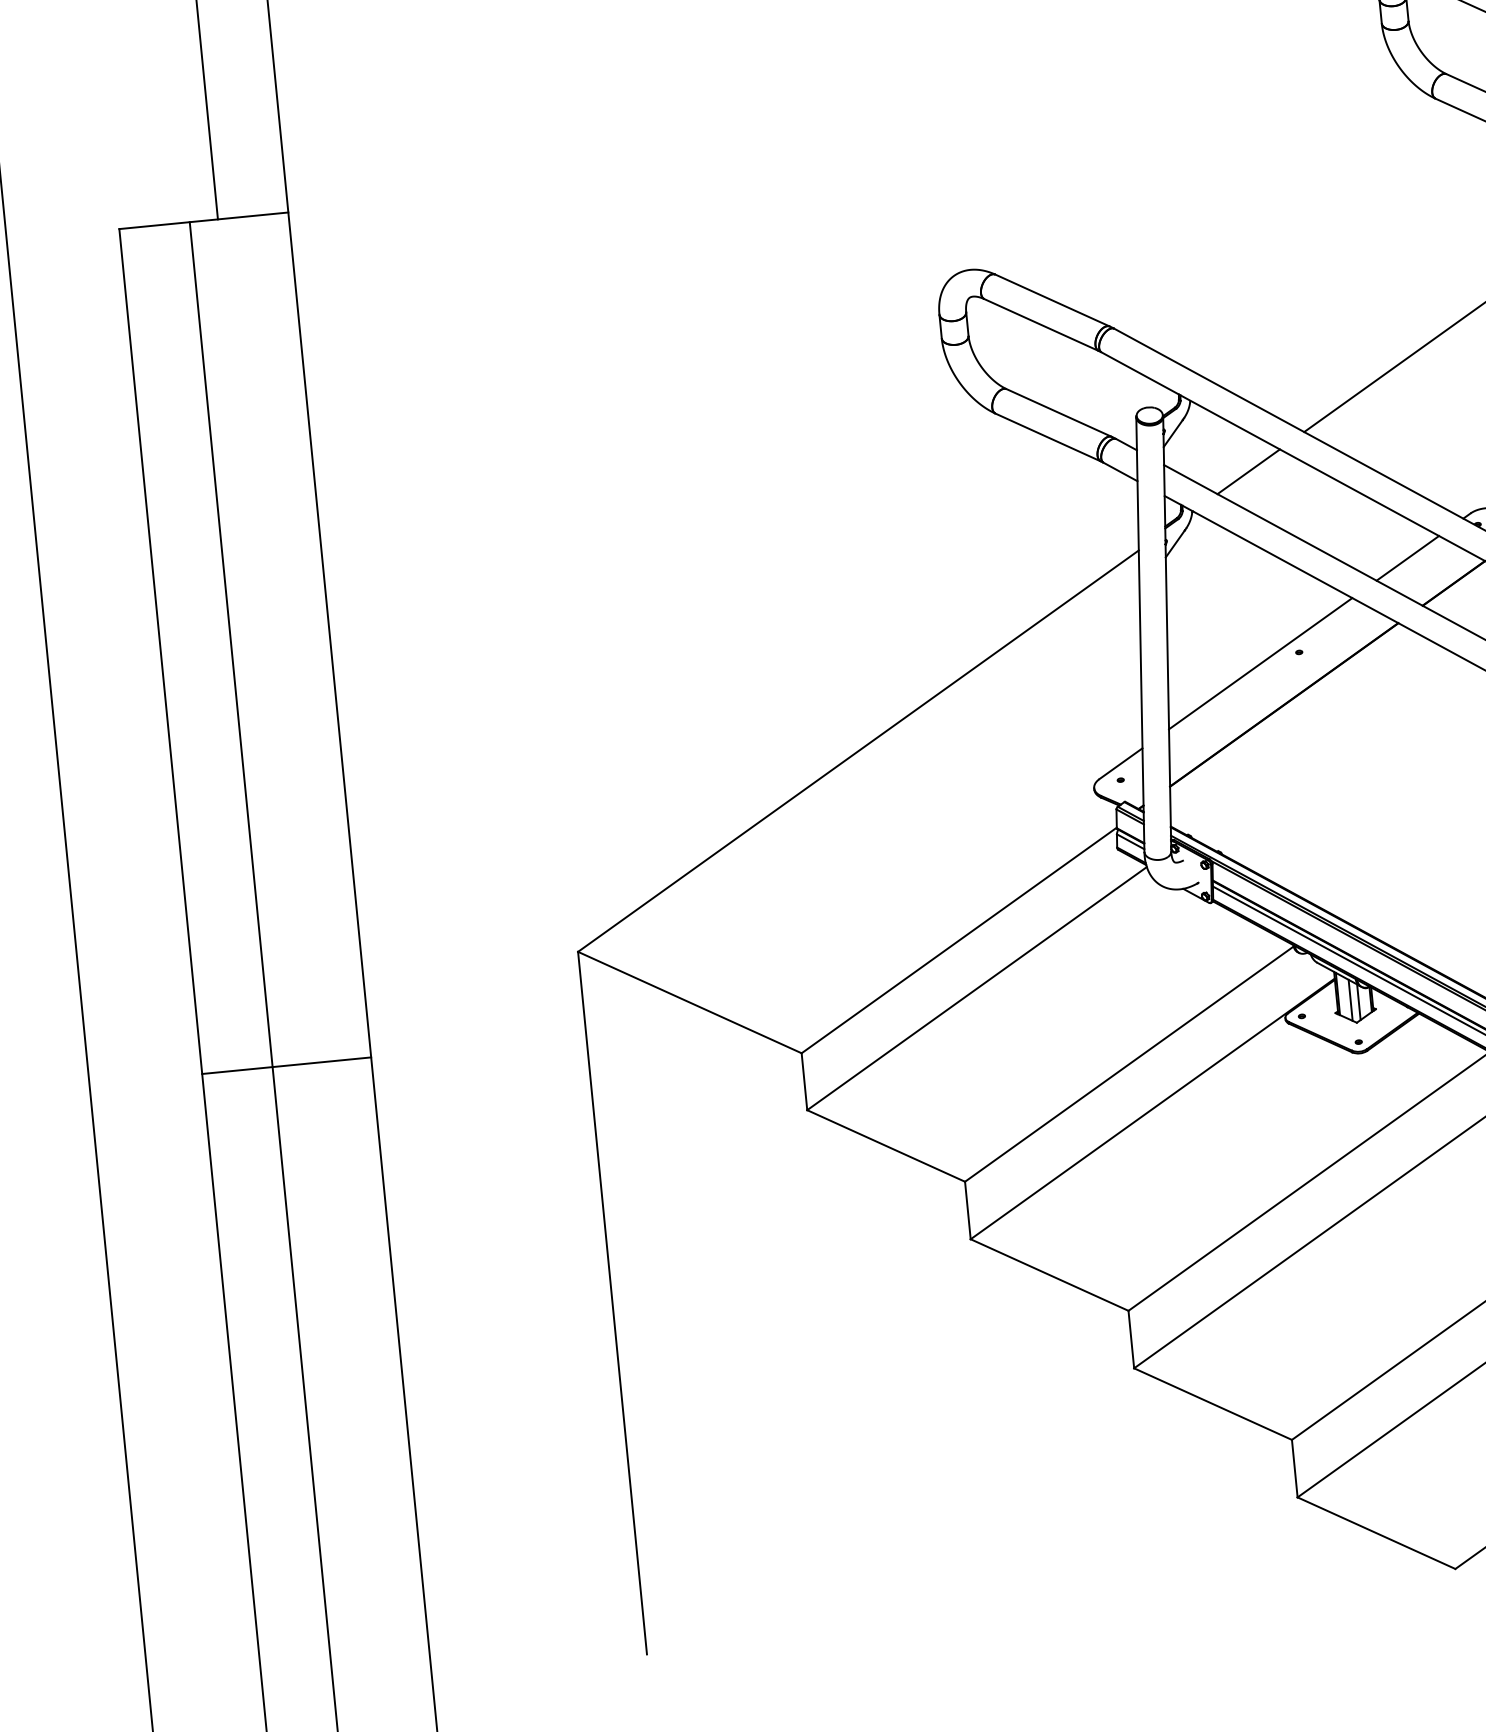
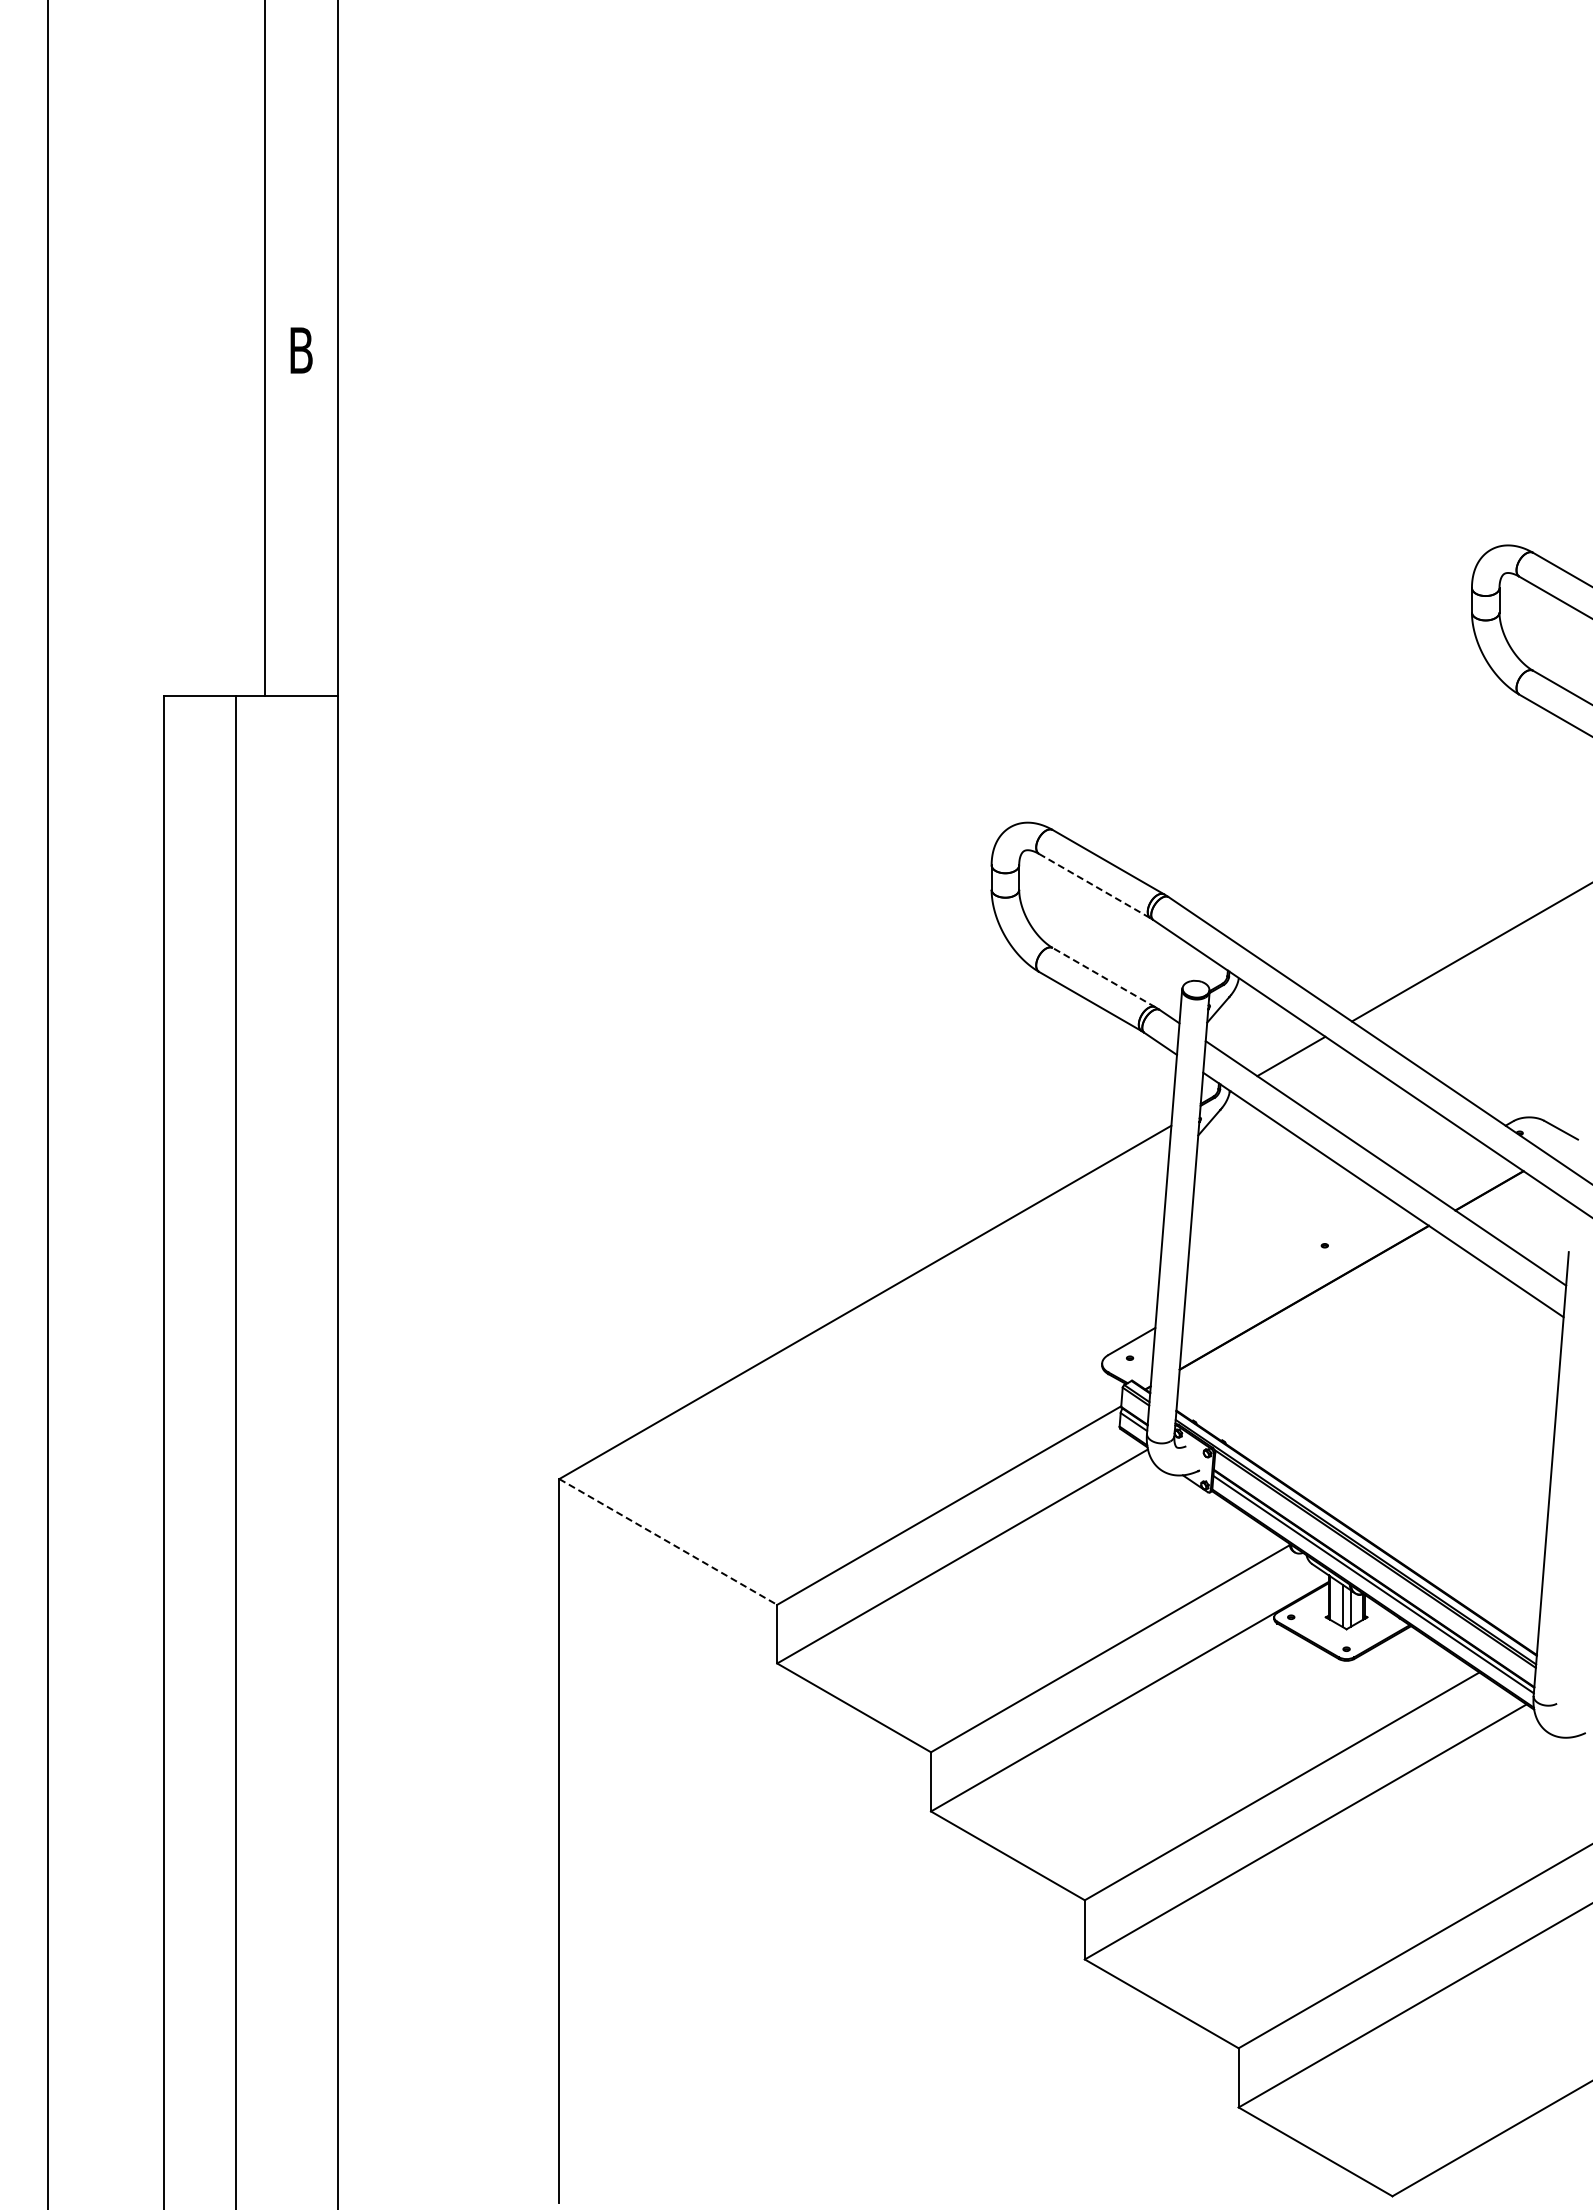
line: (1042, 325) -> (1095, 886), solid -> dashed
line: (1058, 412) -> (1103, 977), solid -> dashed
line: (1407, 558) -> (1444, 1160), removed
line: (1260, 663) -> (1284, 1253), removed
line: (690, 1002) -> (668, 1541), solid -> dashed
line: (286, 1066) -> (250, 1566), removed

